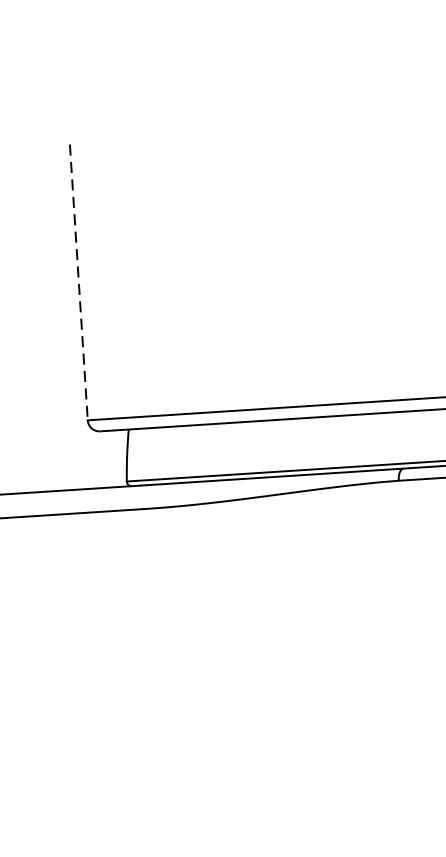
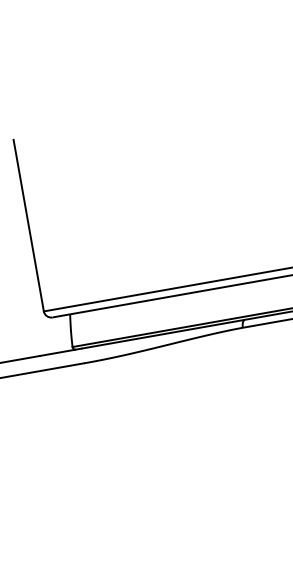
line: (78, 283) -> (28, 226), dashed -> solid

